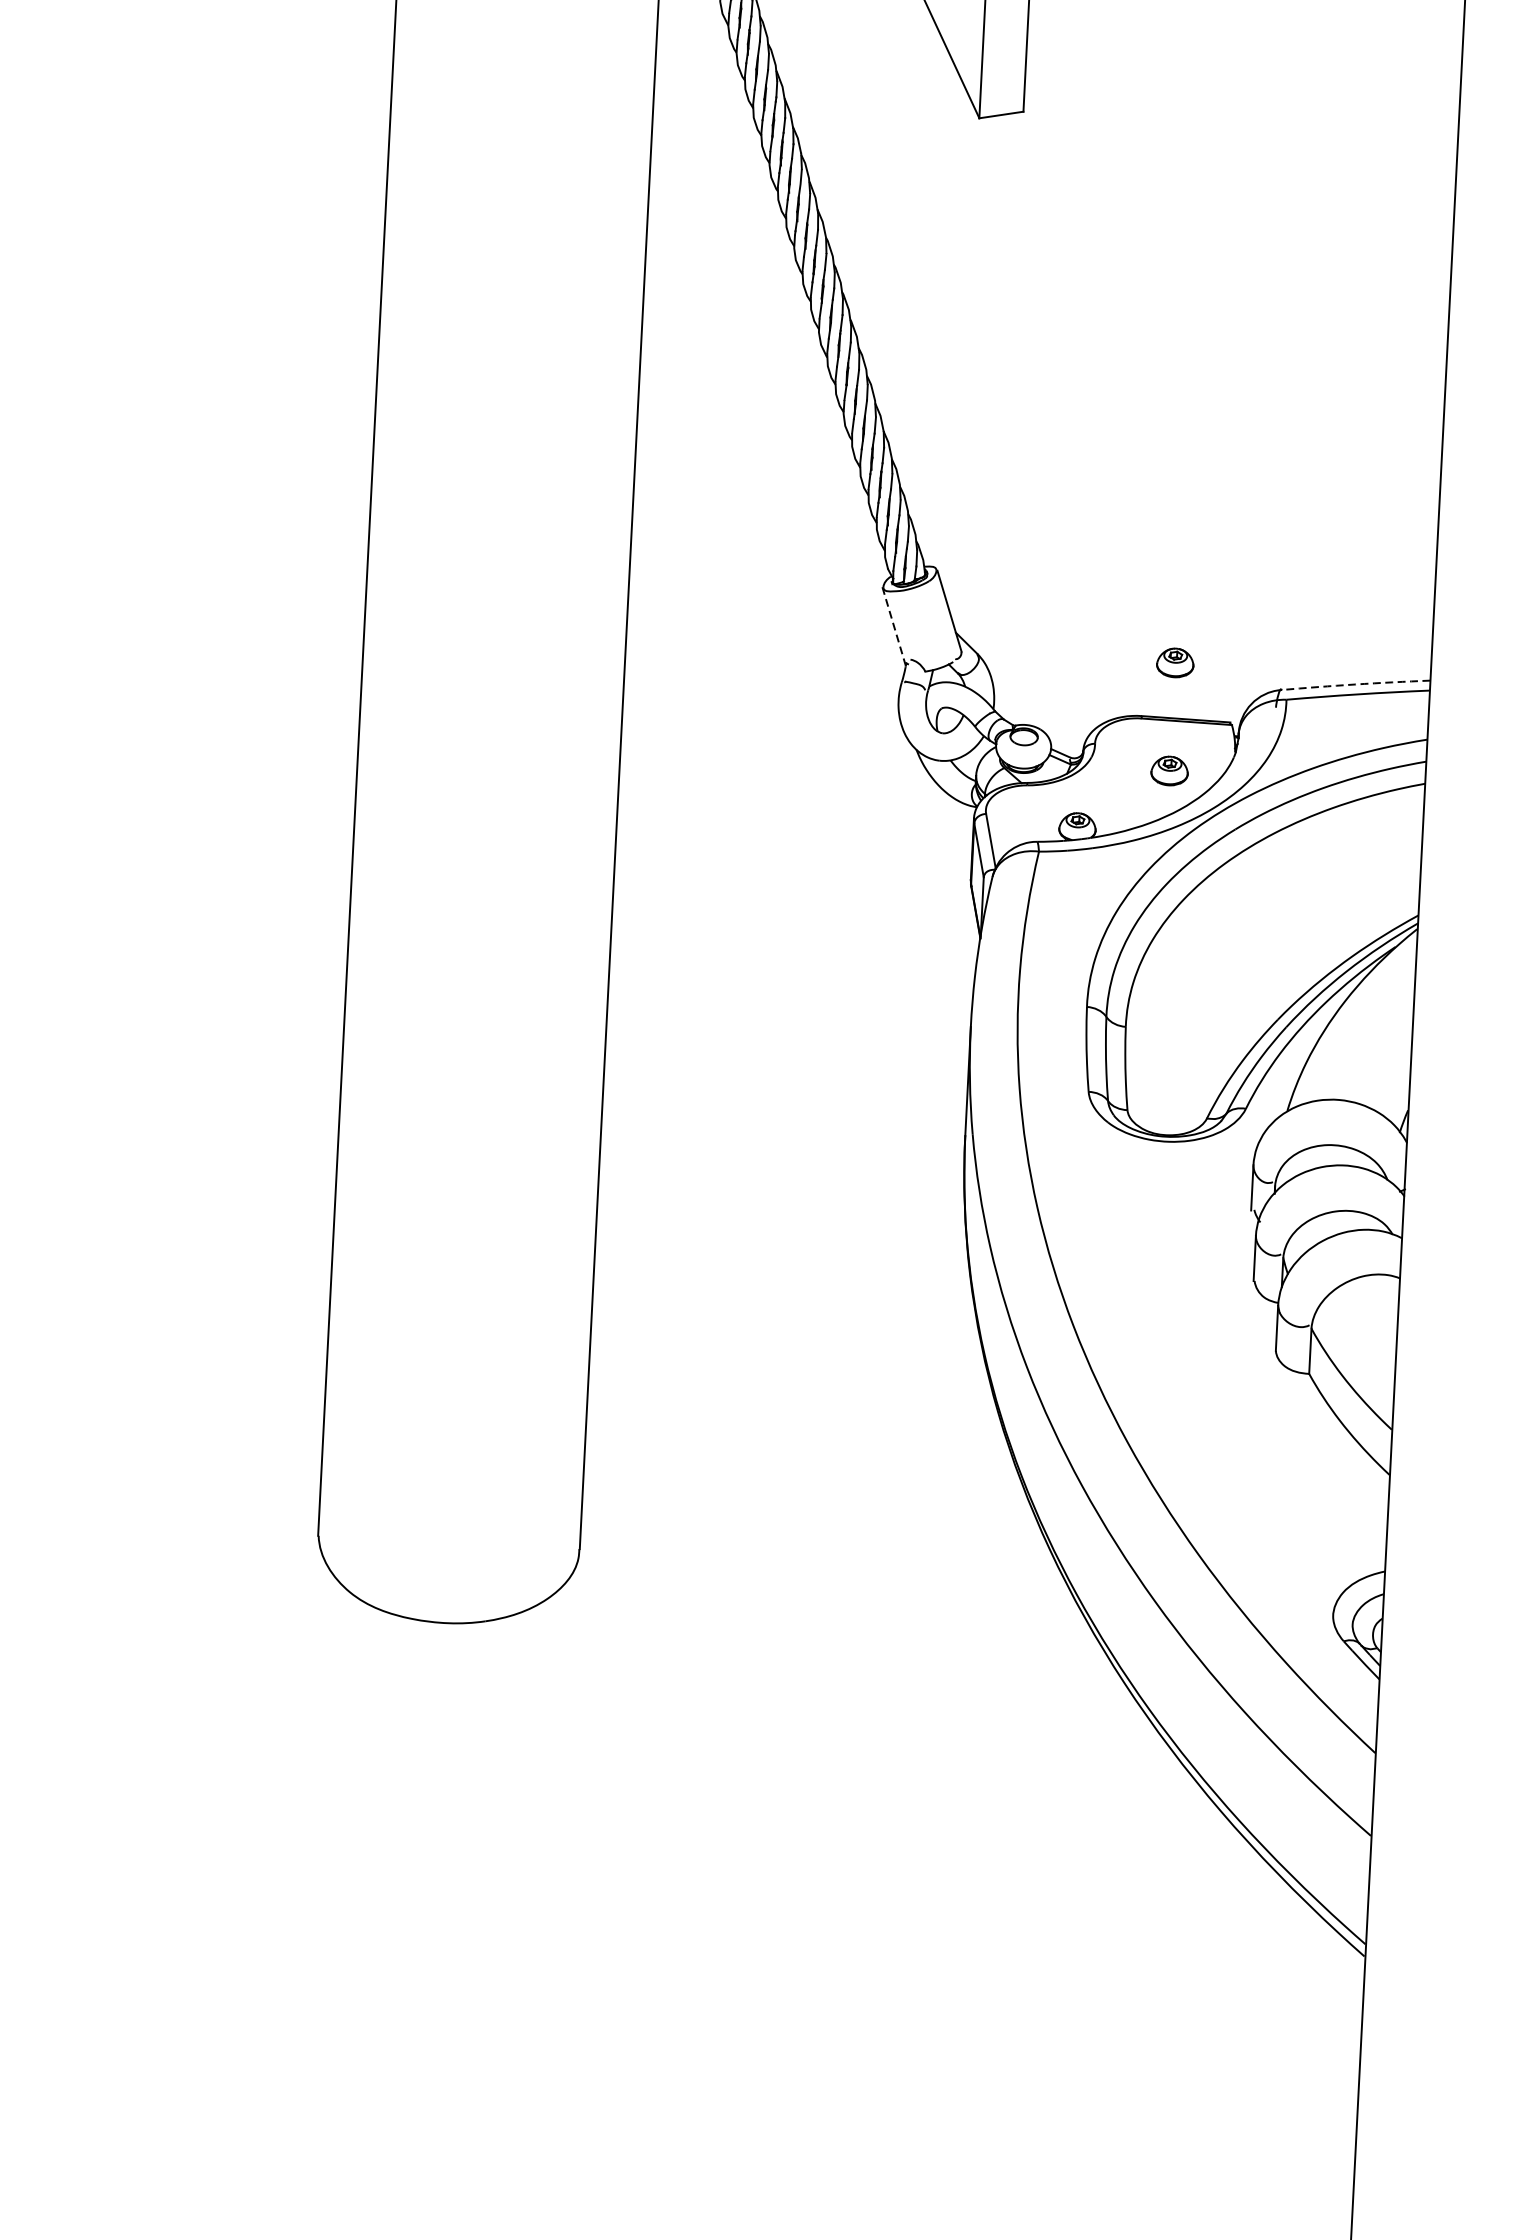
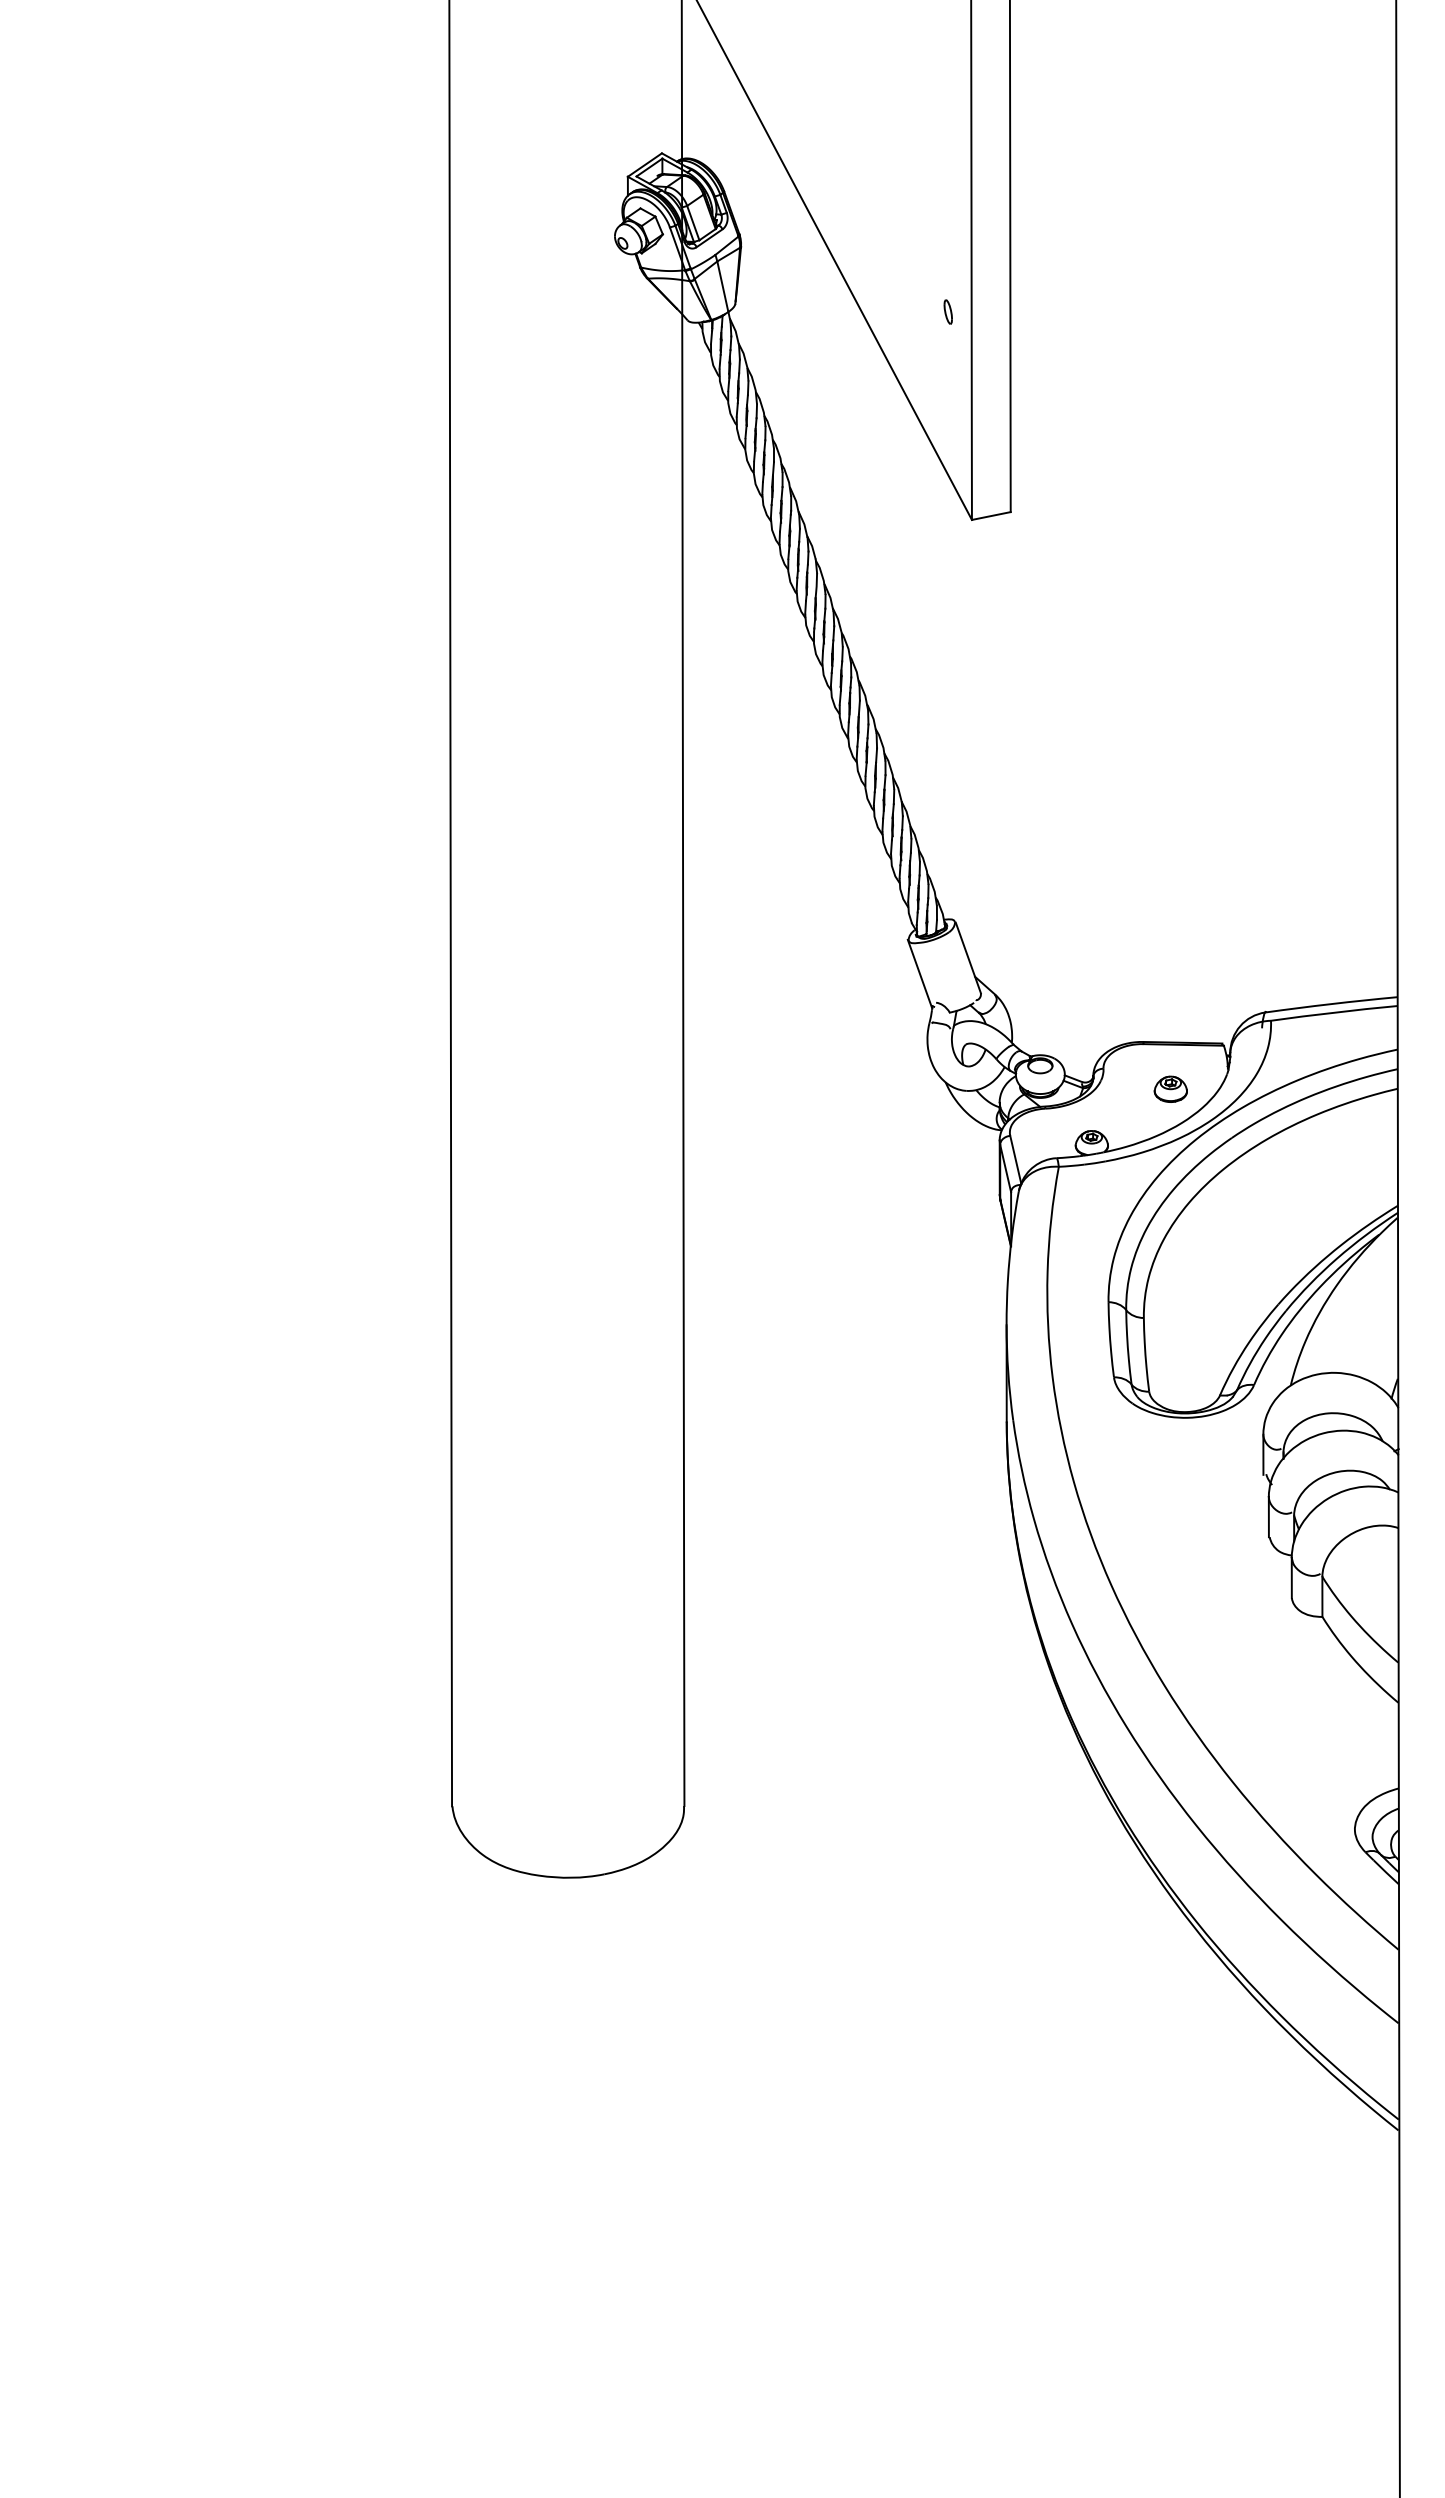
line: (894, 626) -> (920, 974), dashed -> solid
part: (1174, 661) -> (1170, 992), removed
arc: (1355, 684) -> (1331, 1004), dashed -> solid

